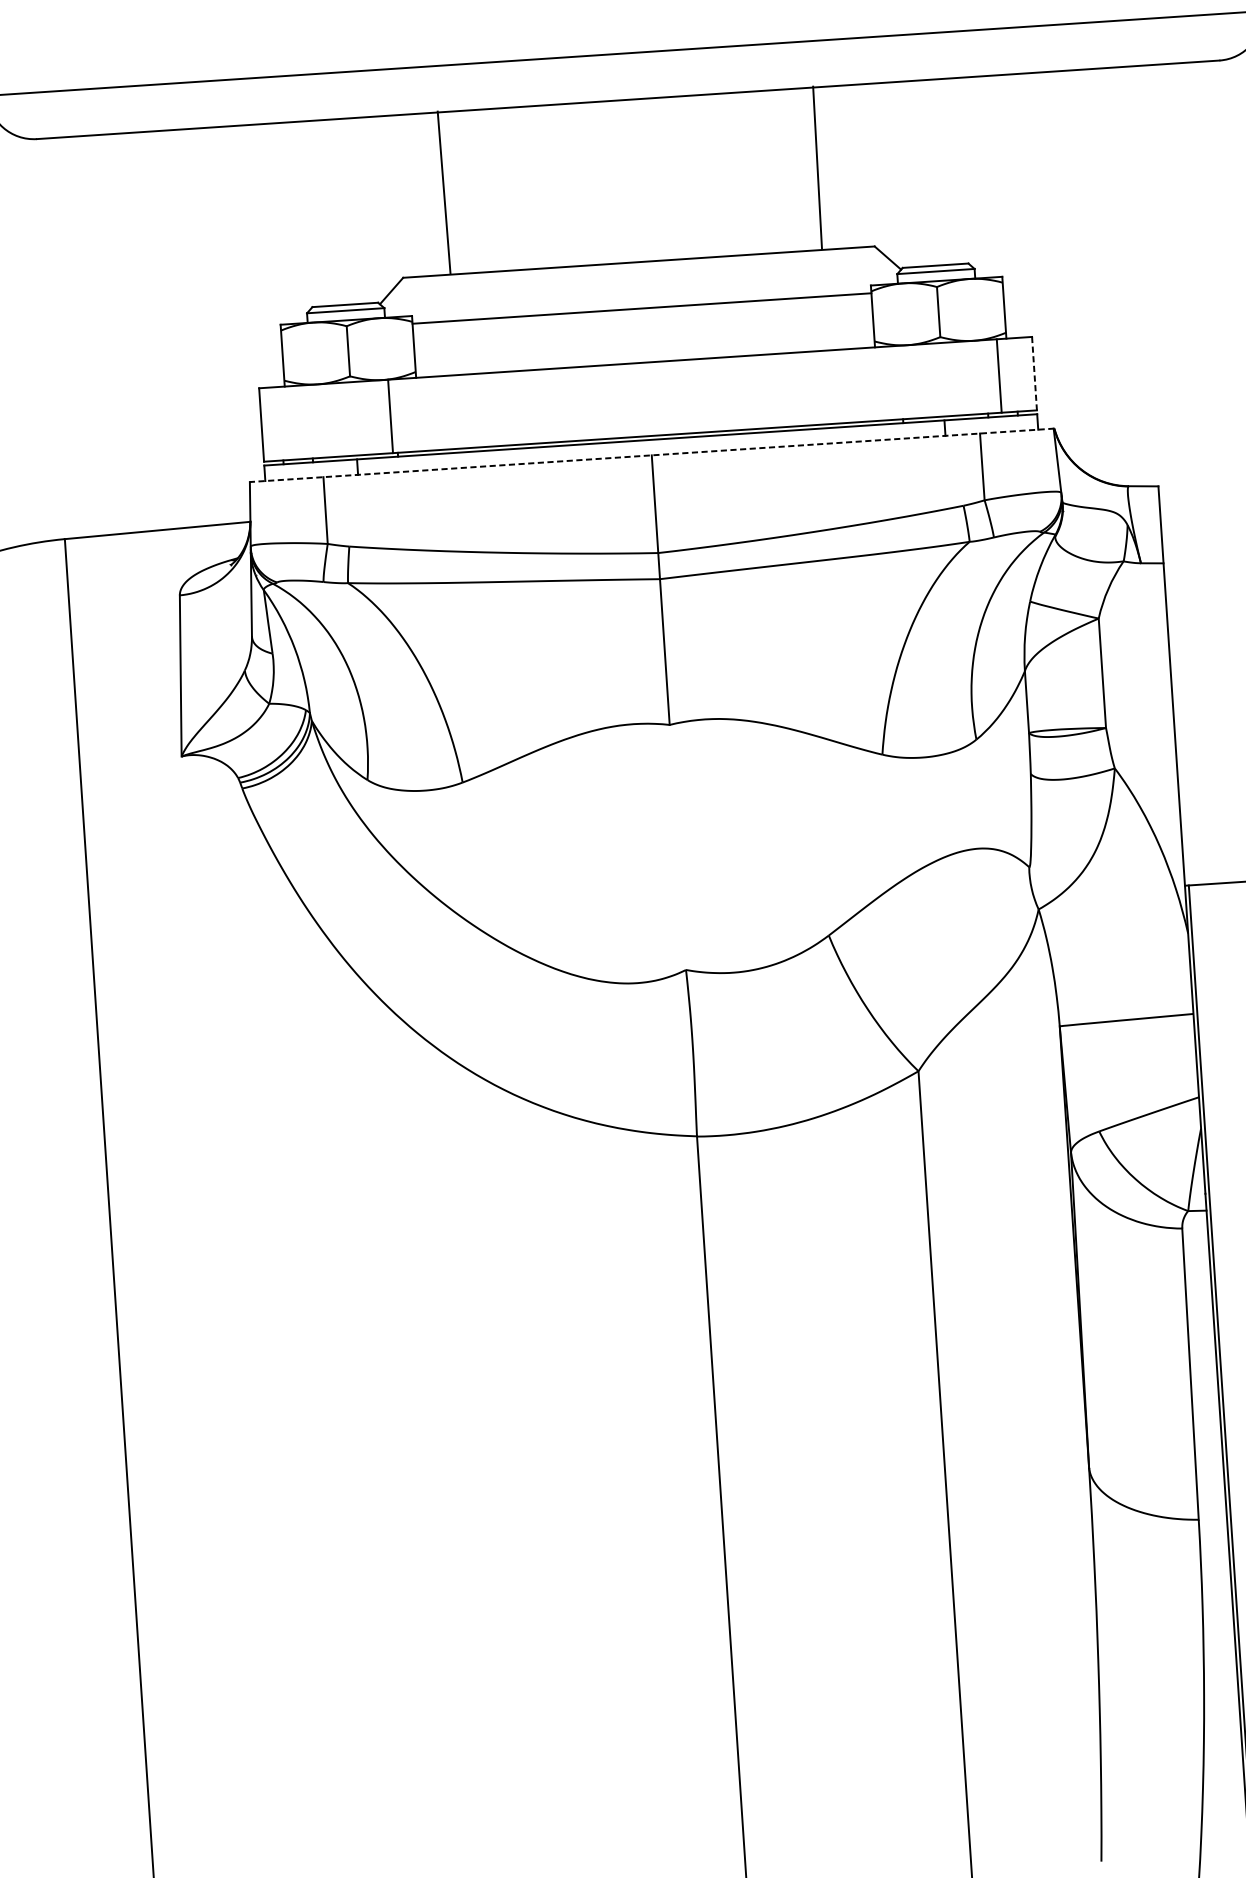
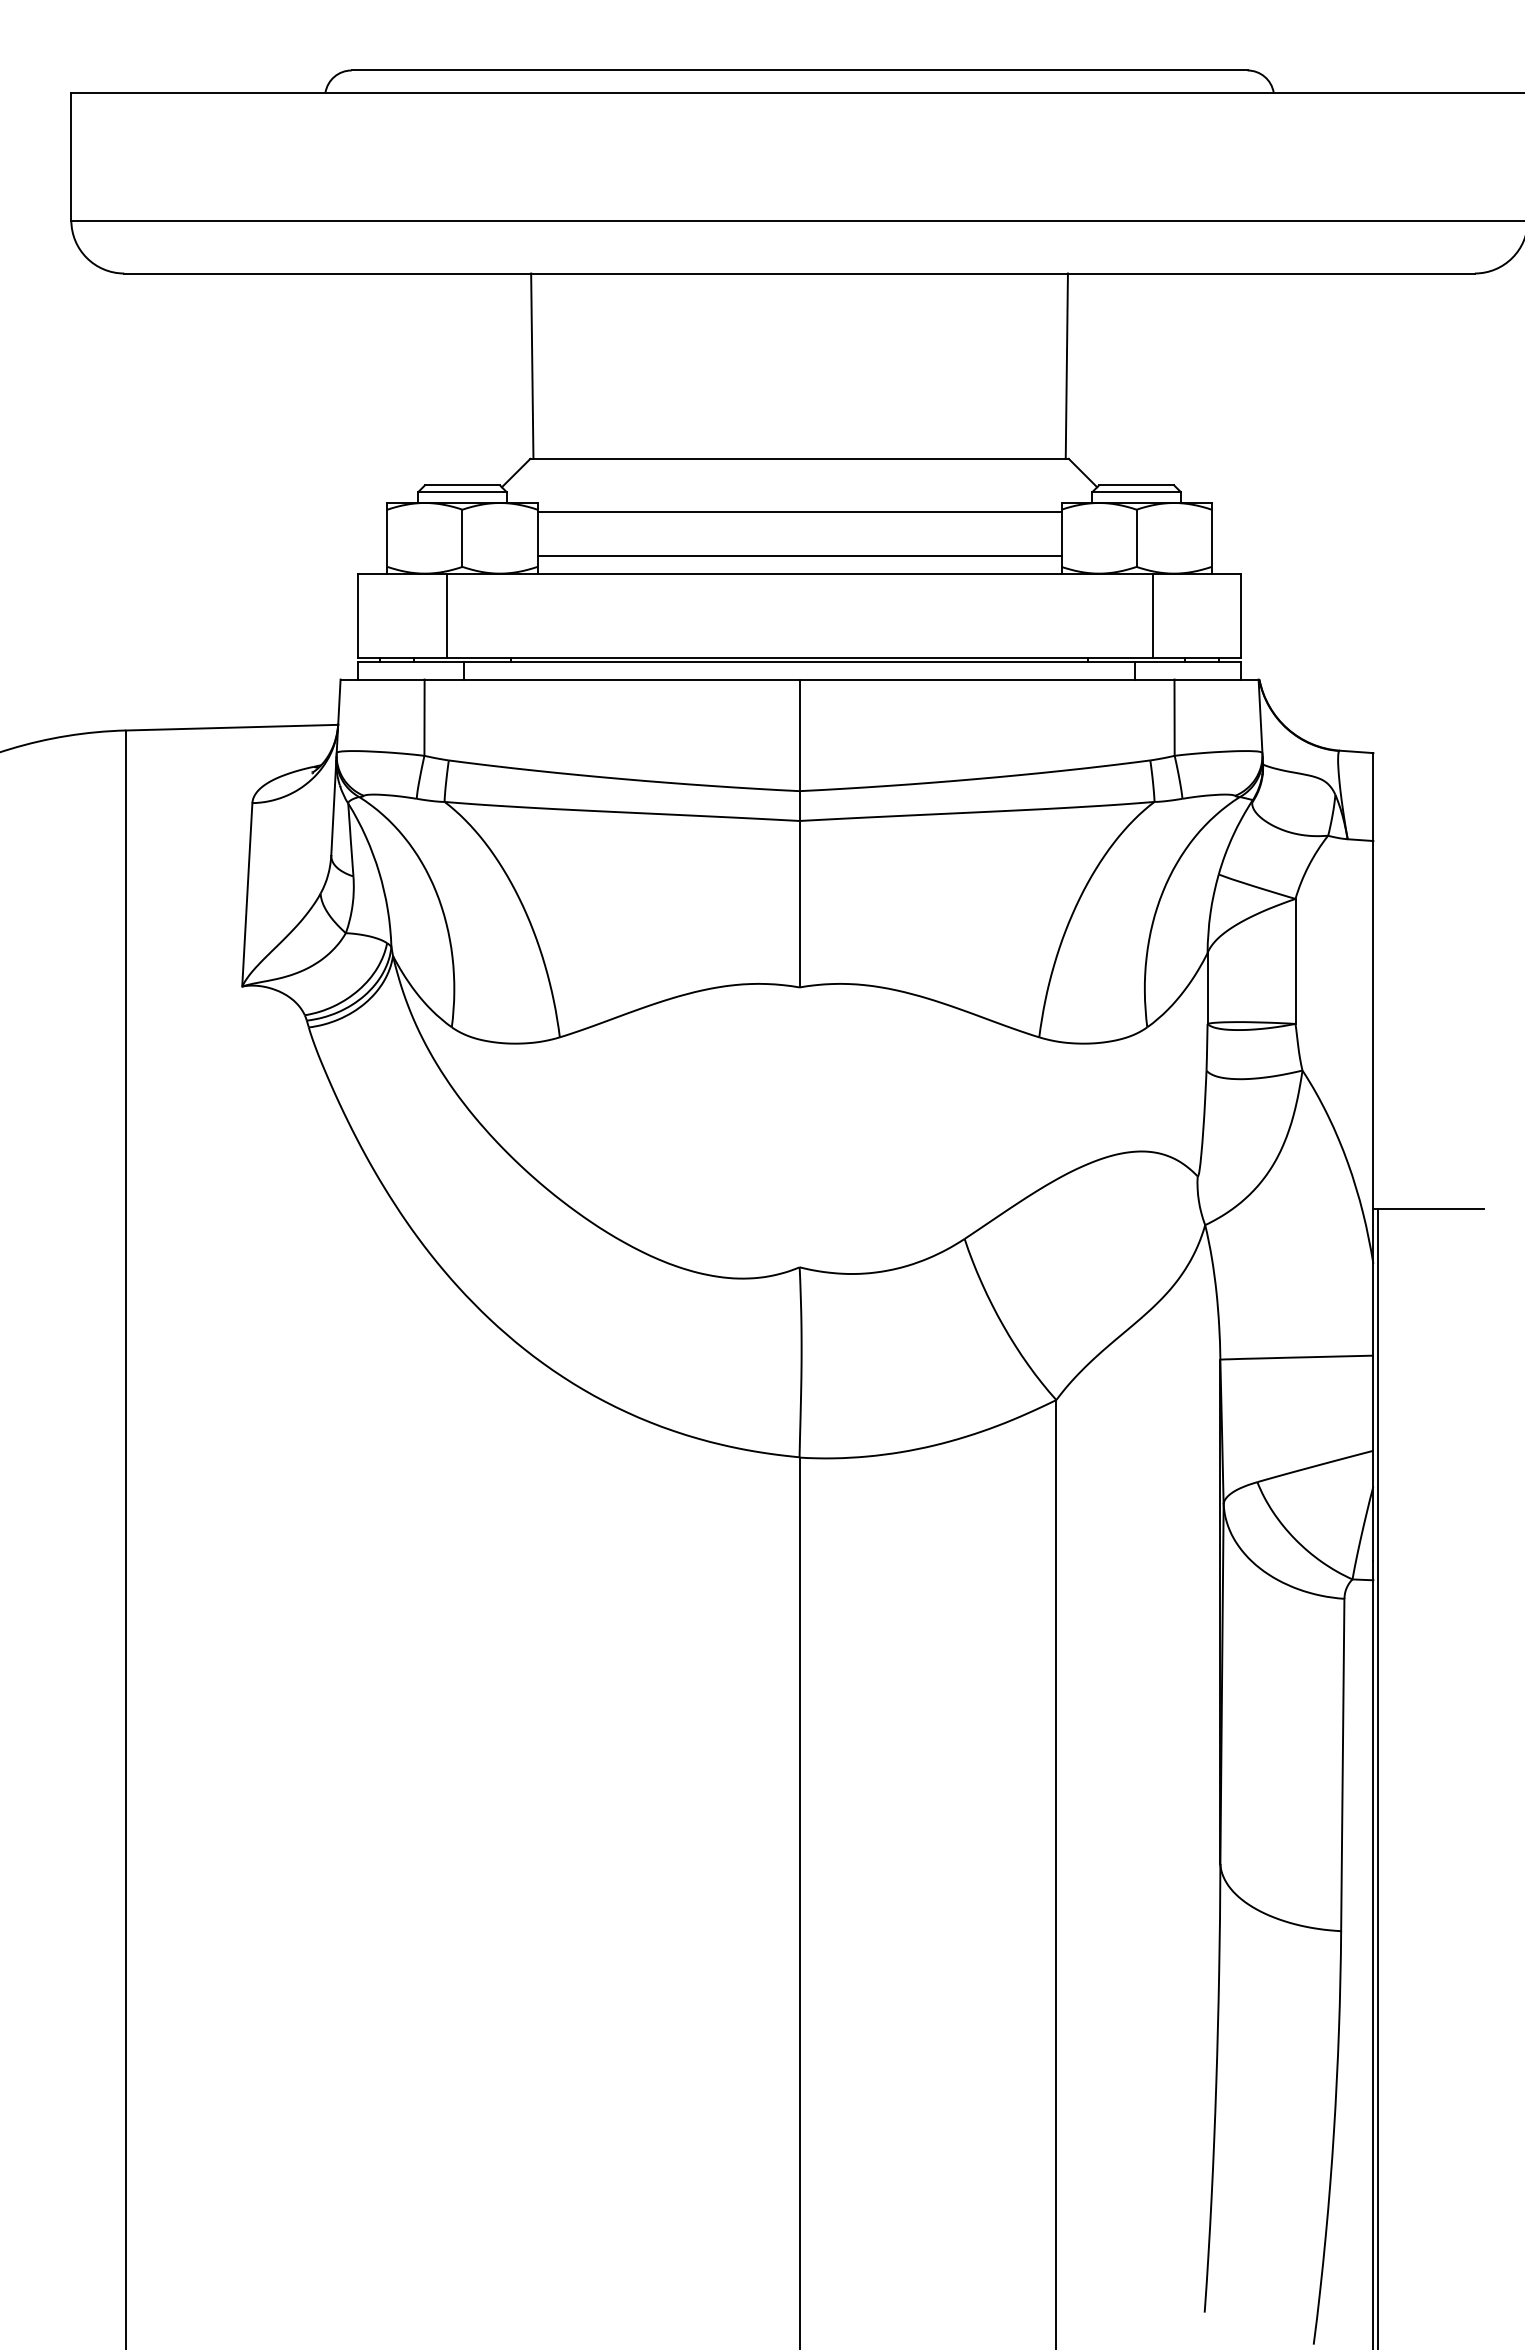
line: (817, 167) -> (1066, 365), moved
line: (444, 192) -> (532, 365), moved
line: (644, 346) -> (799, 555), added
line: (1034, 373) -> (1240, 615), dashed -> solid
line: (999, 375) -> (1152, 615), moved
line: (390, 416) -> (446, 615), moved
line: (651, 455) -> (799, 679), dashed -> solid

